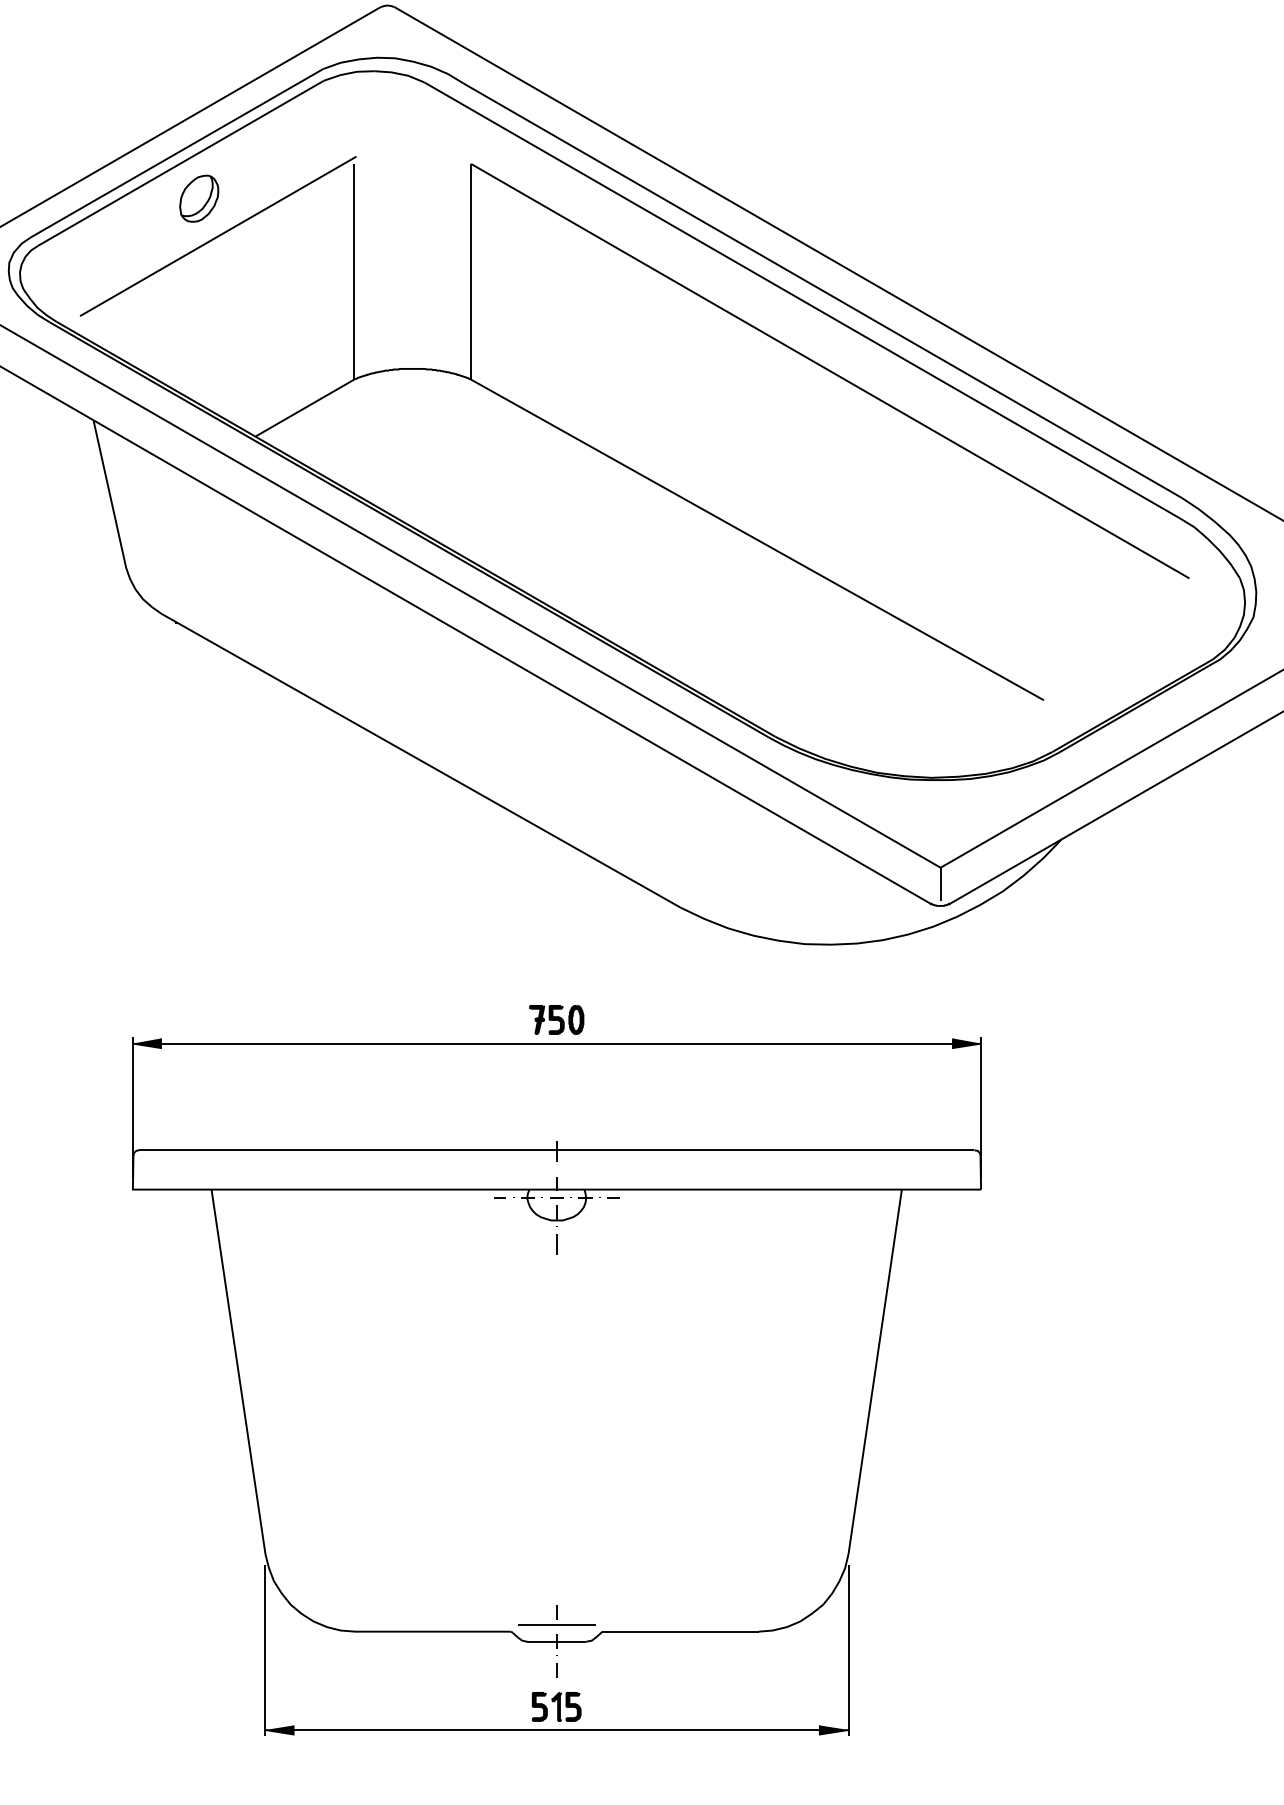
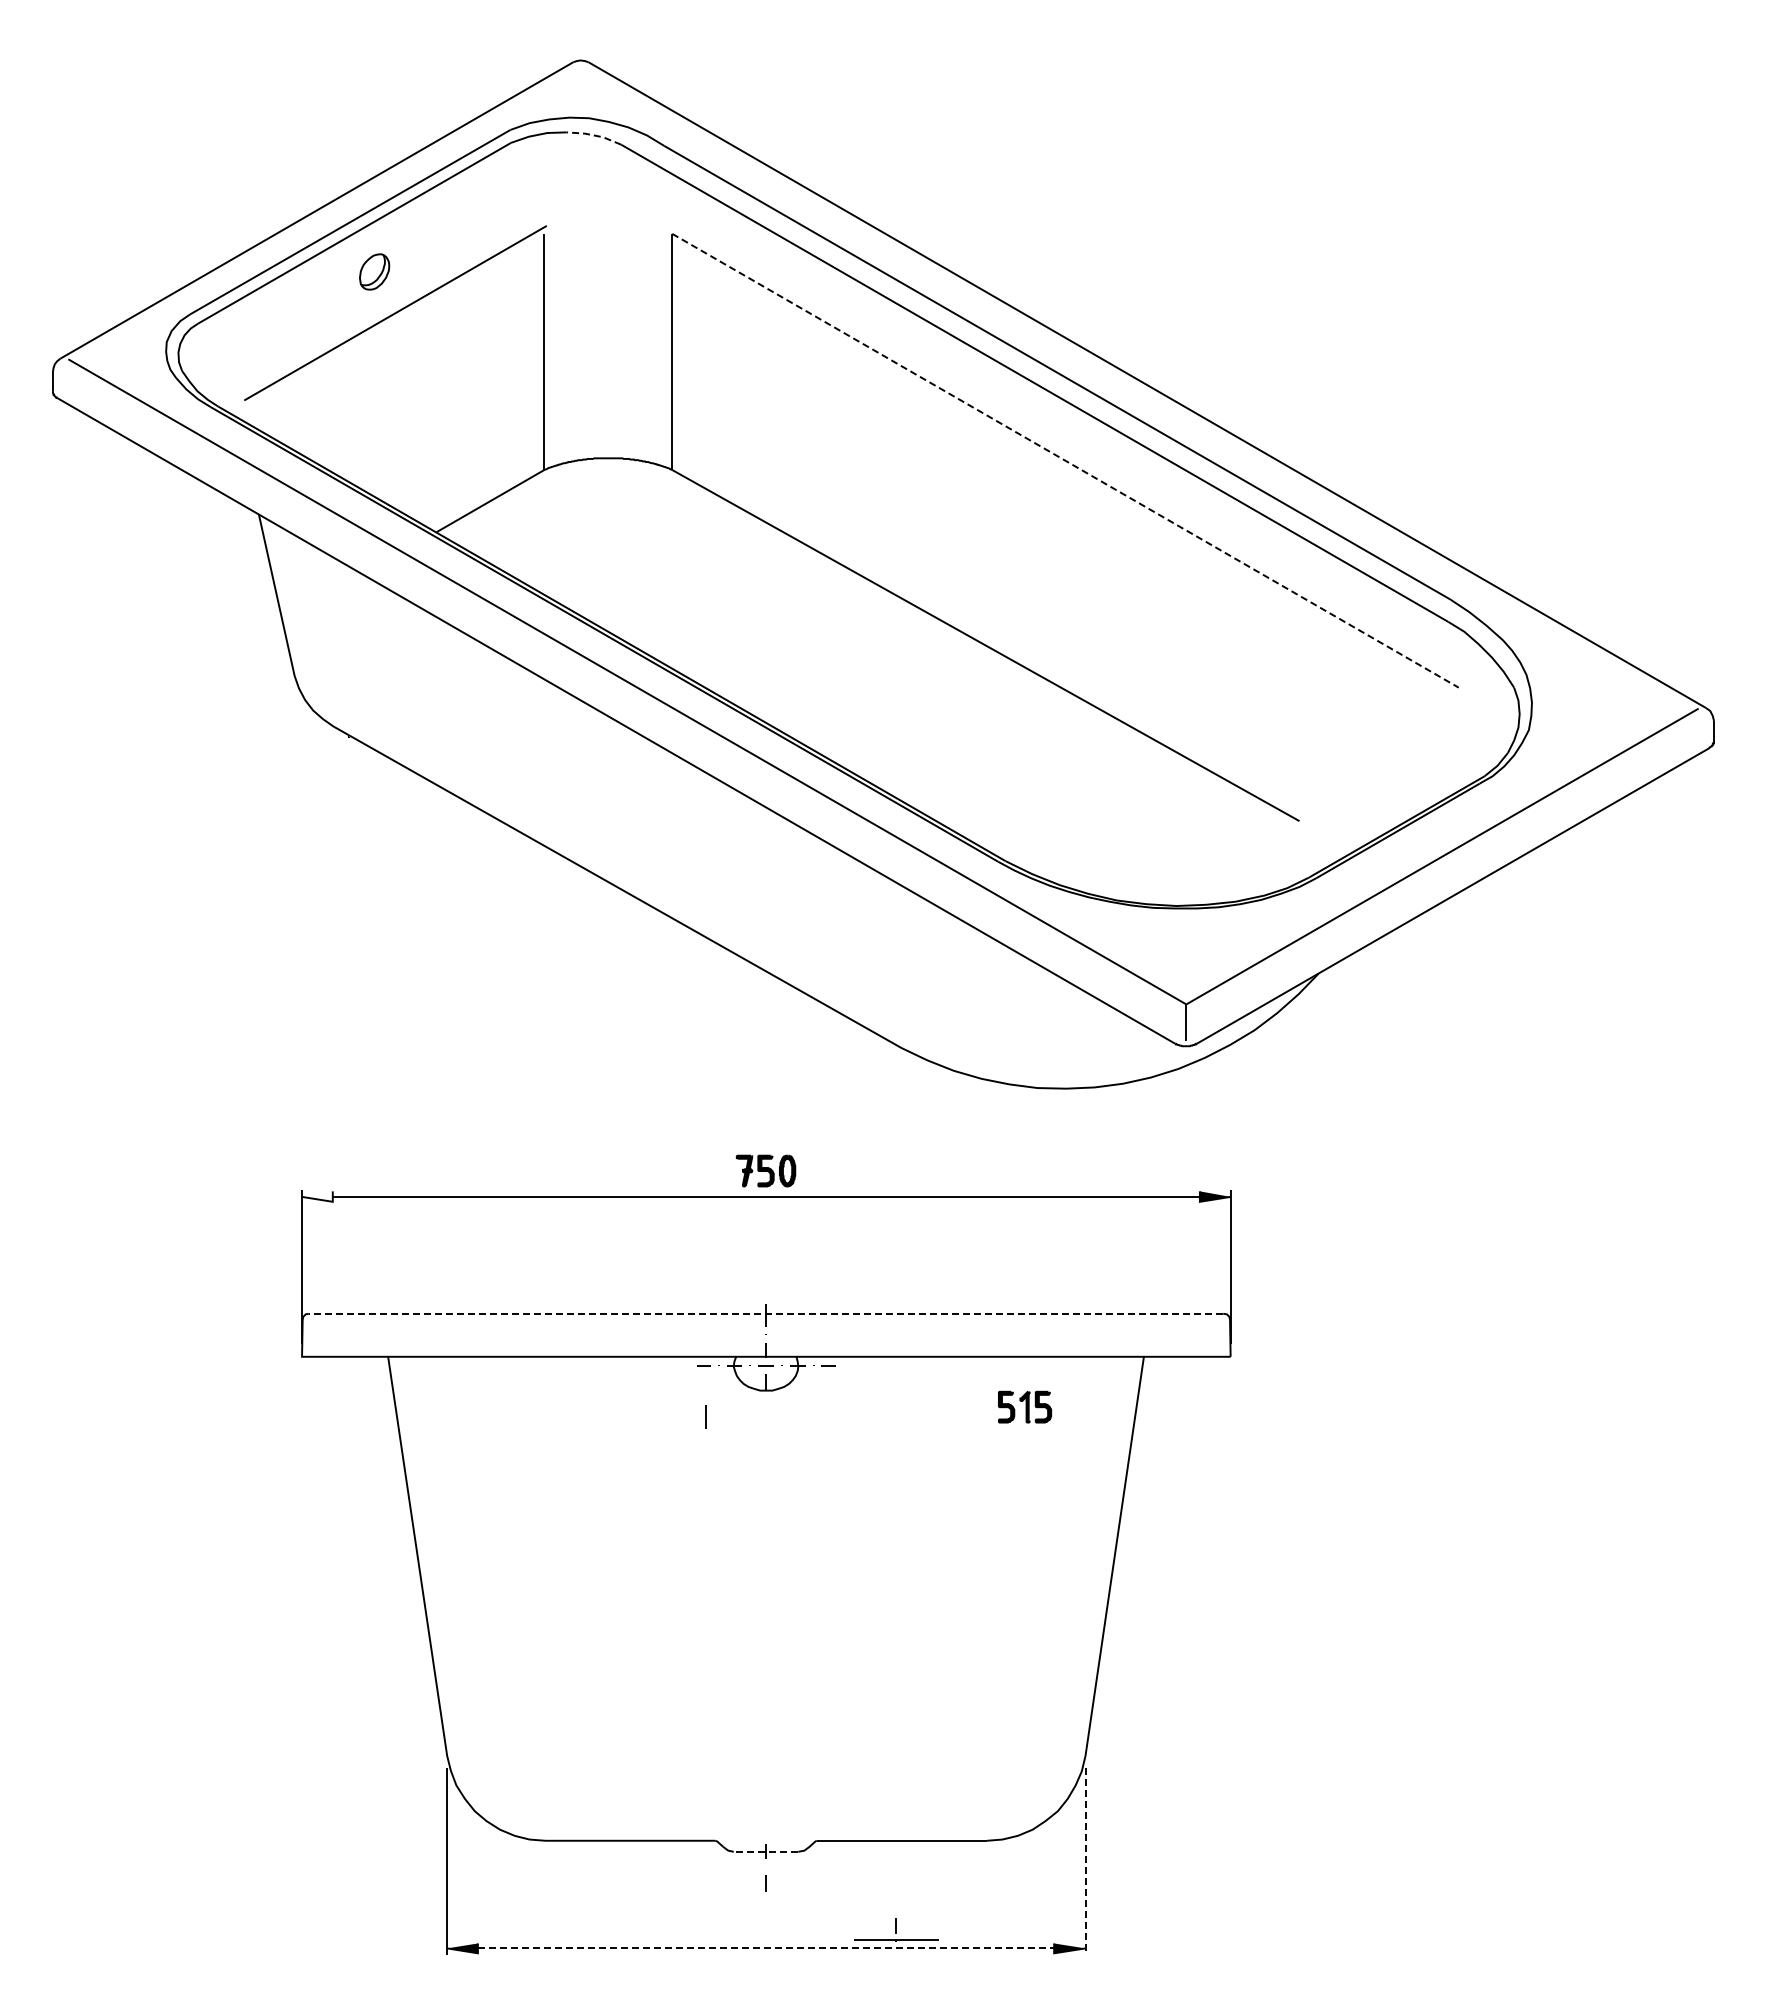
line: (400, 74) -> (594, 135), solid -> dashed
part: (199, 198) -> (374, 271), size x0.7
line: (830, 371) -> (1065, 461), solid -> dashed
fill: (147, 1043) -> (317, 1196), removed
line: (556, 1150) -> (765, 1313), solid -> dashed
line: (556, 1244) -> (705, 1416), moved
part: (557, 1615) -> (896, 1929), moved
line: (556, 1641) -> (765, 1851), solid -> dashed
line: (848, 1650) -> (1085, 1861), solid -> dashed
part: (557, 1706) -> (1025, 1406), moved
line: (557, 1730) -> (766, 1948), solid -> dashed

